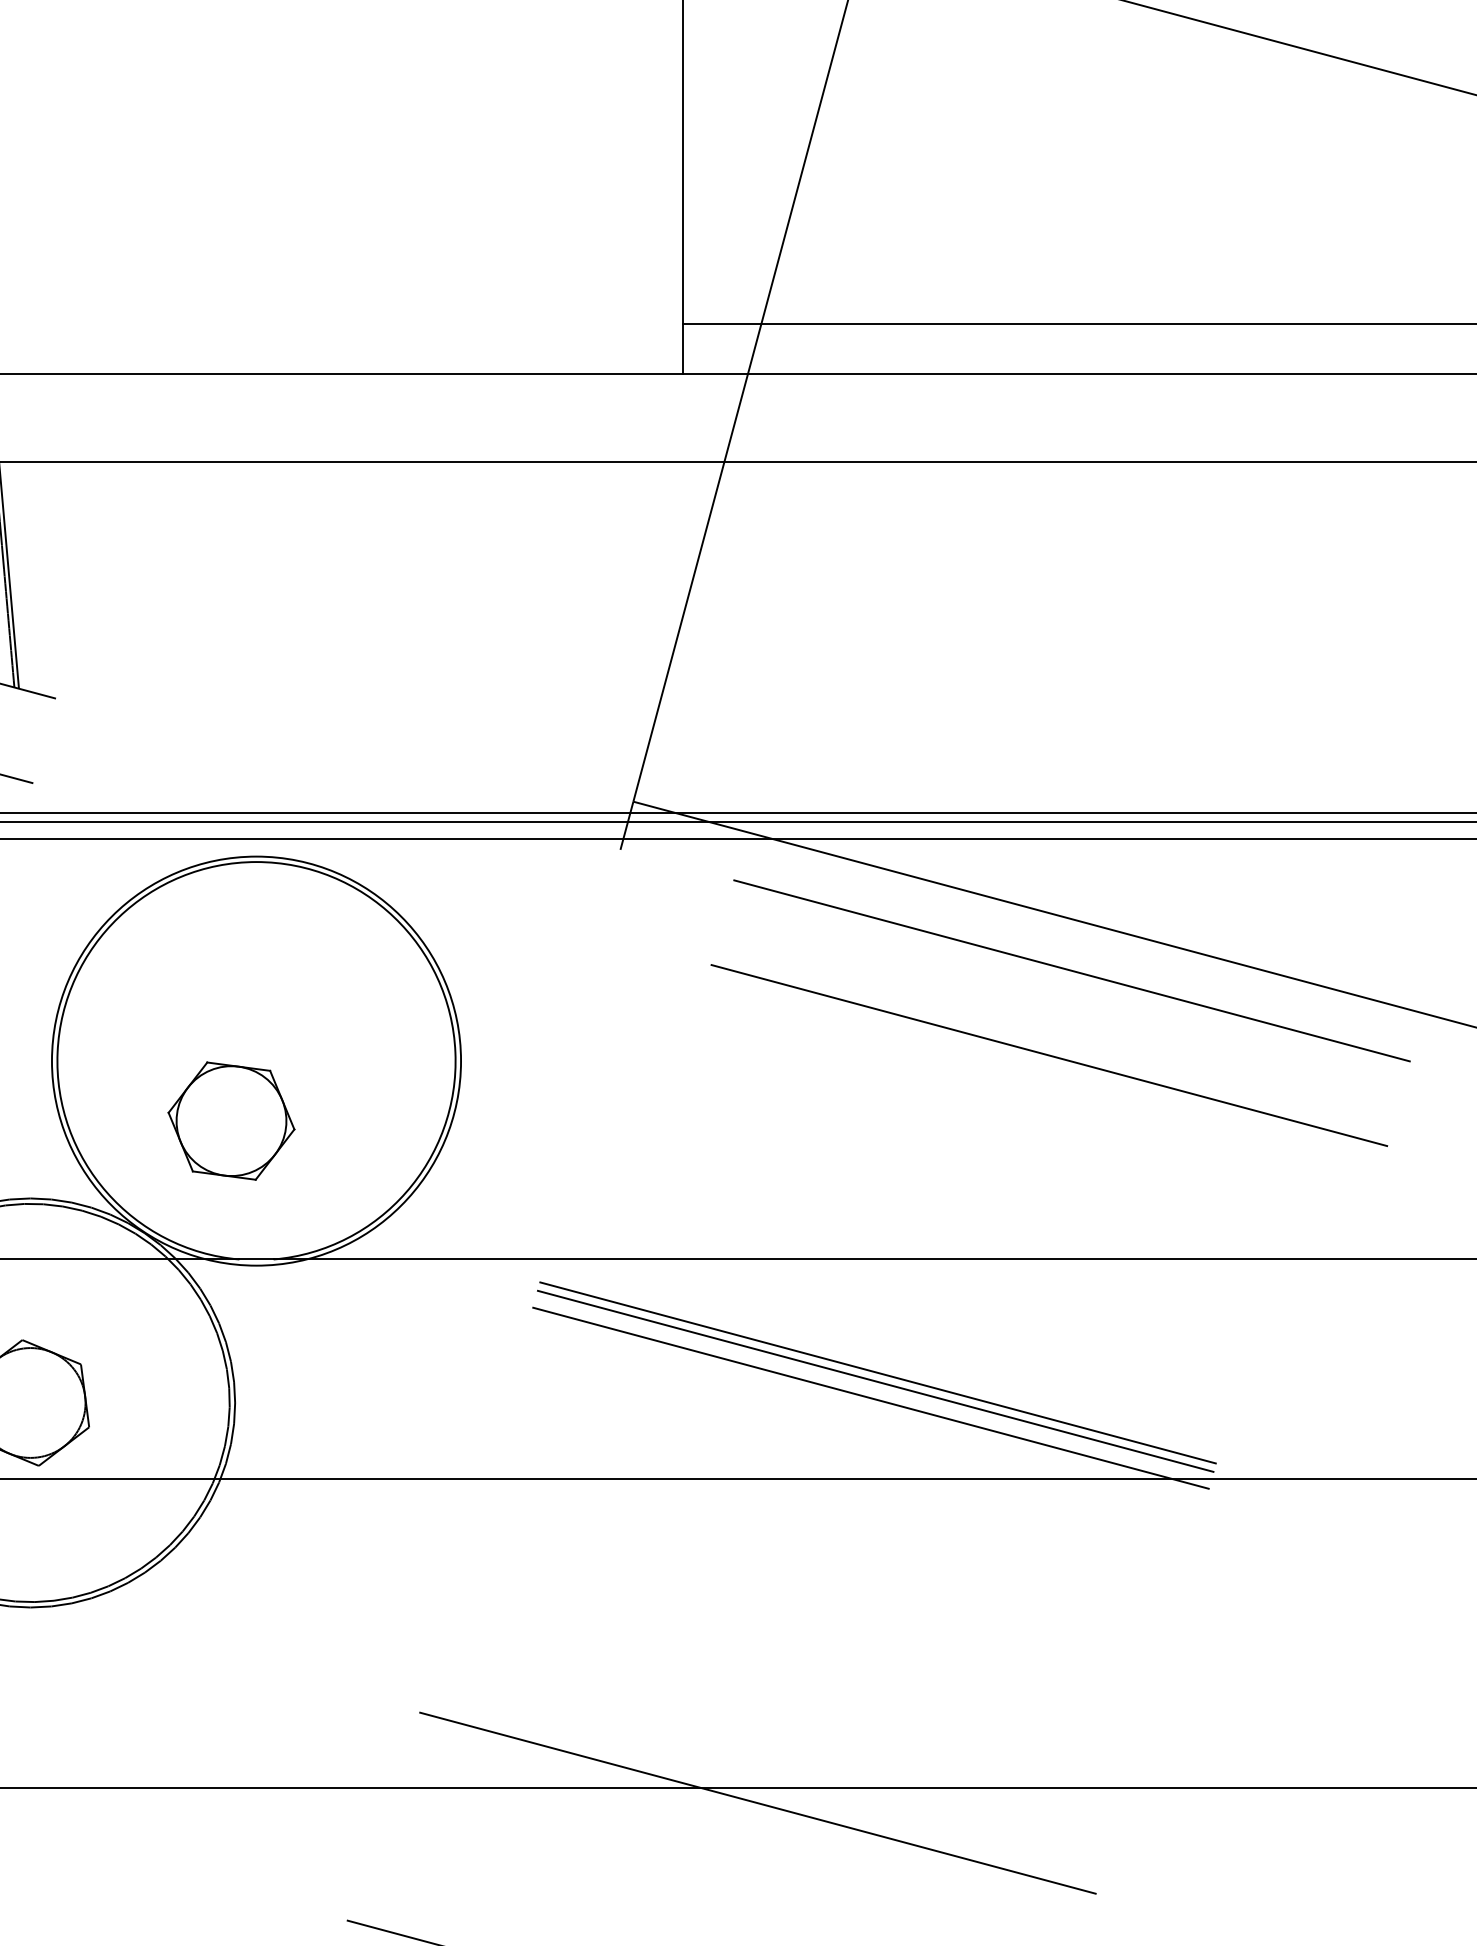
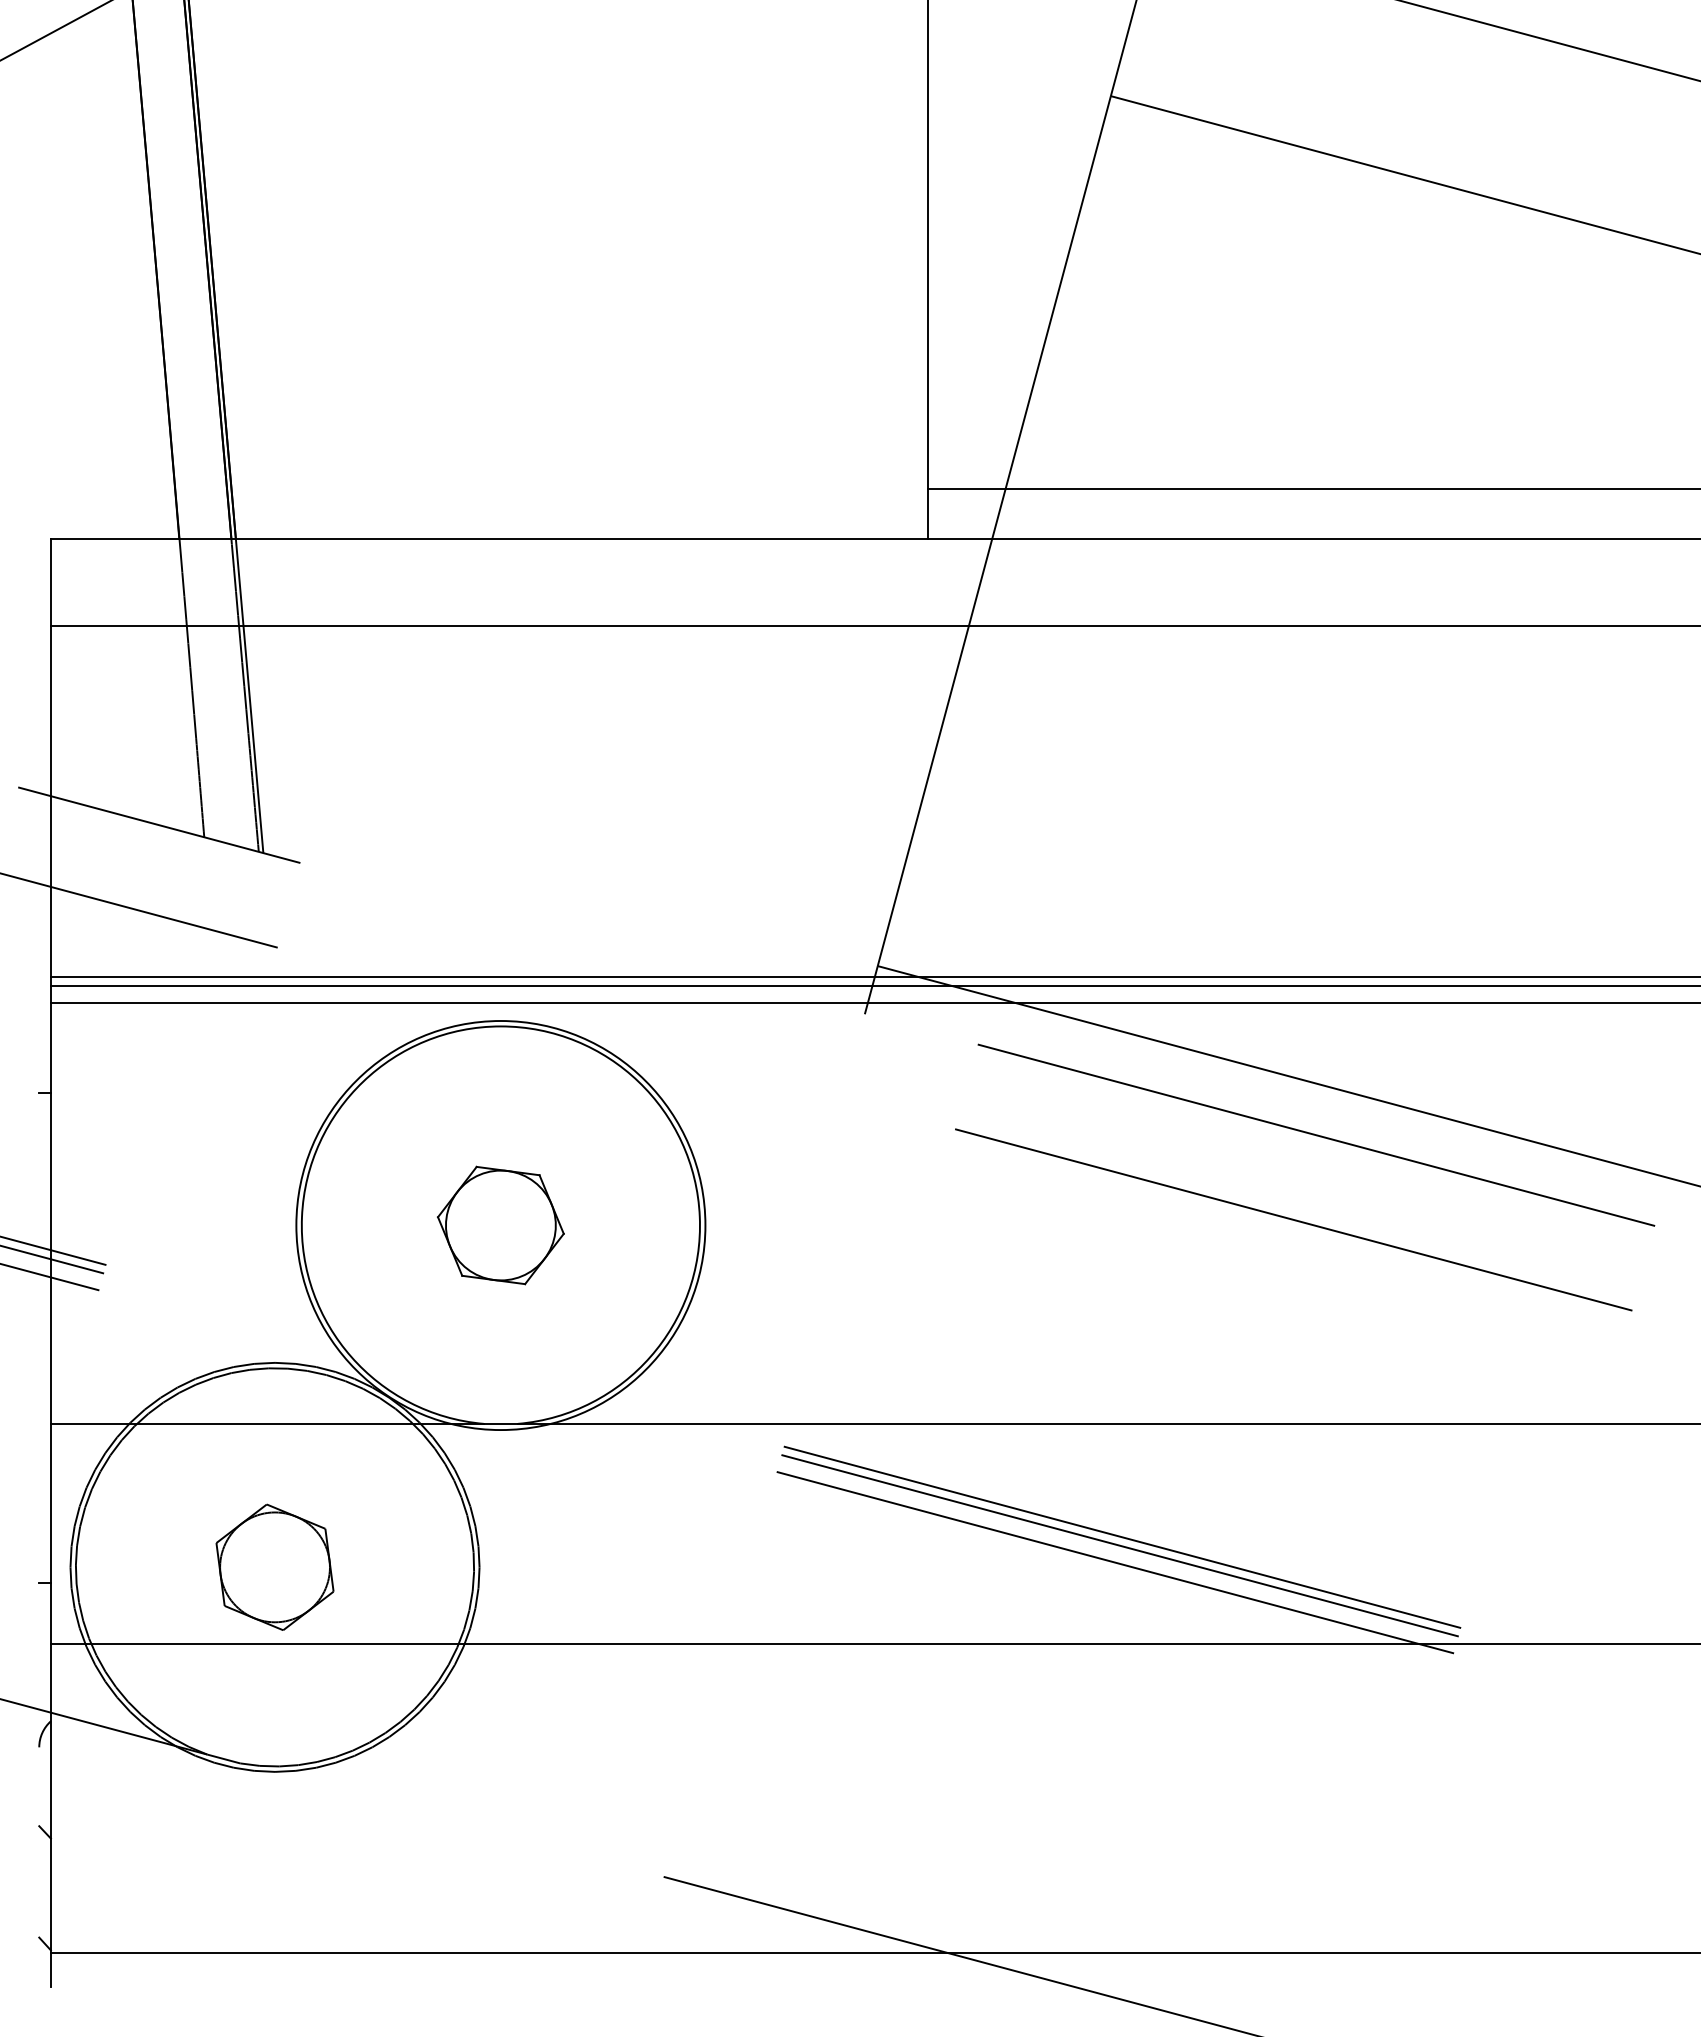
part: (231, 1121) -> (500, 1225), moved

